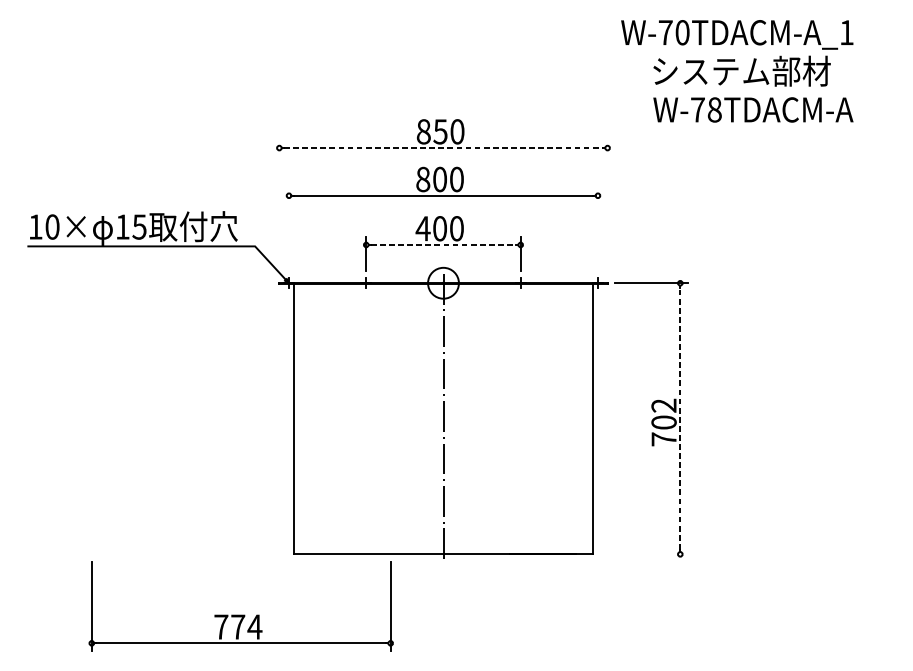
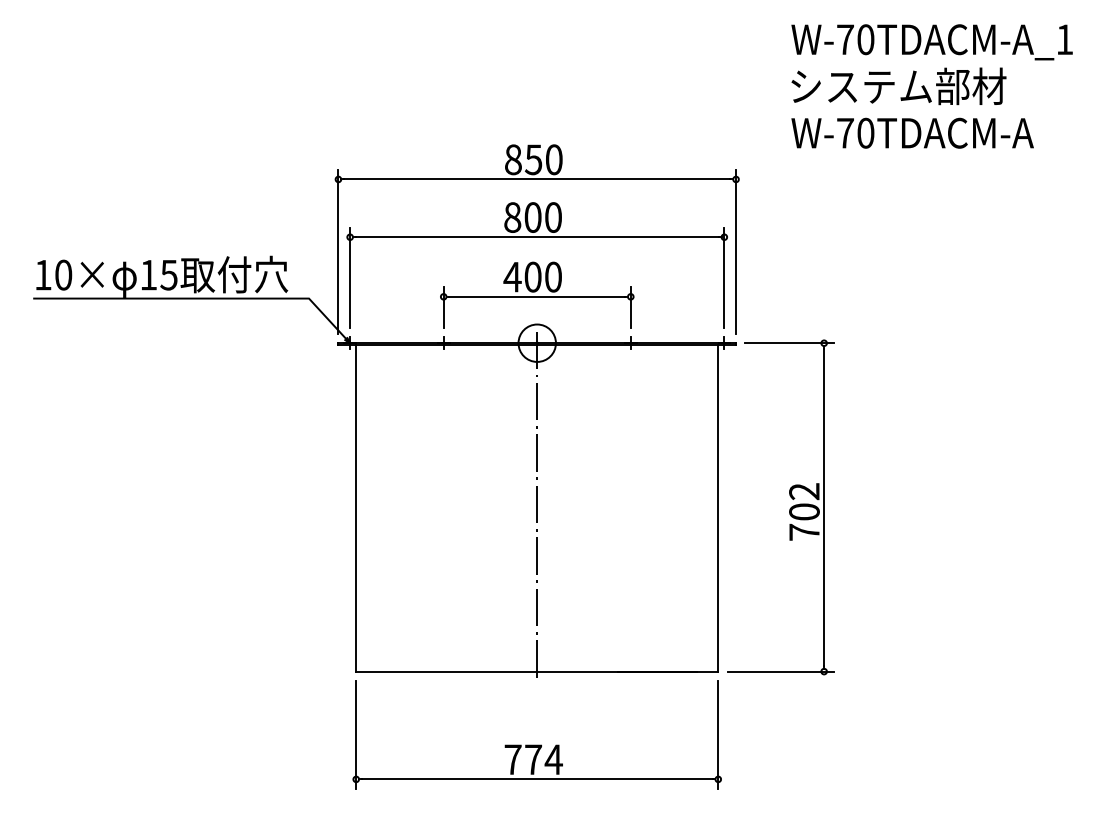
text: (736, 35) -> (931, 42), moved
text: (714, 109) -> (865, 132), W-78TDACM-A -> W-70TDACM-A
line: (443, 148) -> (537, 179), dashed -> solid
line: (279, 207) -> (338, 251), added
line: (607, 207) -> (736, 251), added
line: (289, 229) -> (350, 277), added
line: (598, 229) -> (724, 277), added
line: (443, 244) -> (537, 296), dashed -> solid
line: (680, 418) -> (824, 507), dashed -> solid
line: (644, 554) -> (780, 671), added
part: (240, 614) -> (536, 744), moved

